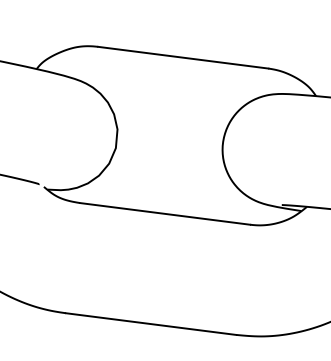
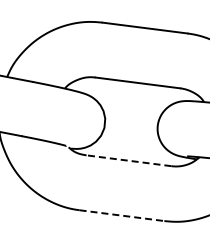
line: (164, 213) -> (128, 160), solid -> dashed
line: (150, 323) -> (121, 215), solid -> dashed

